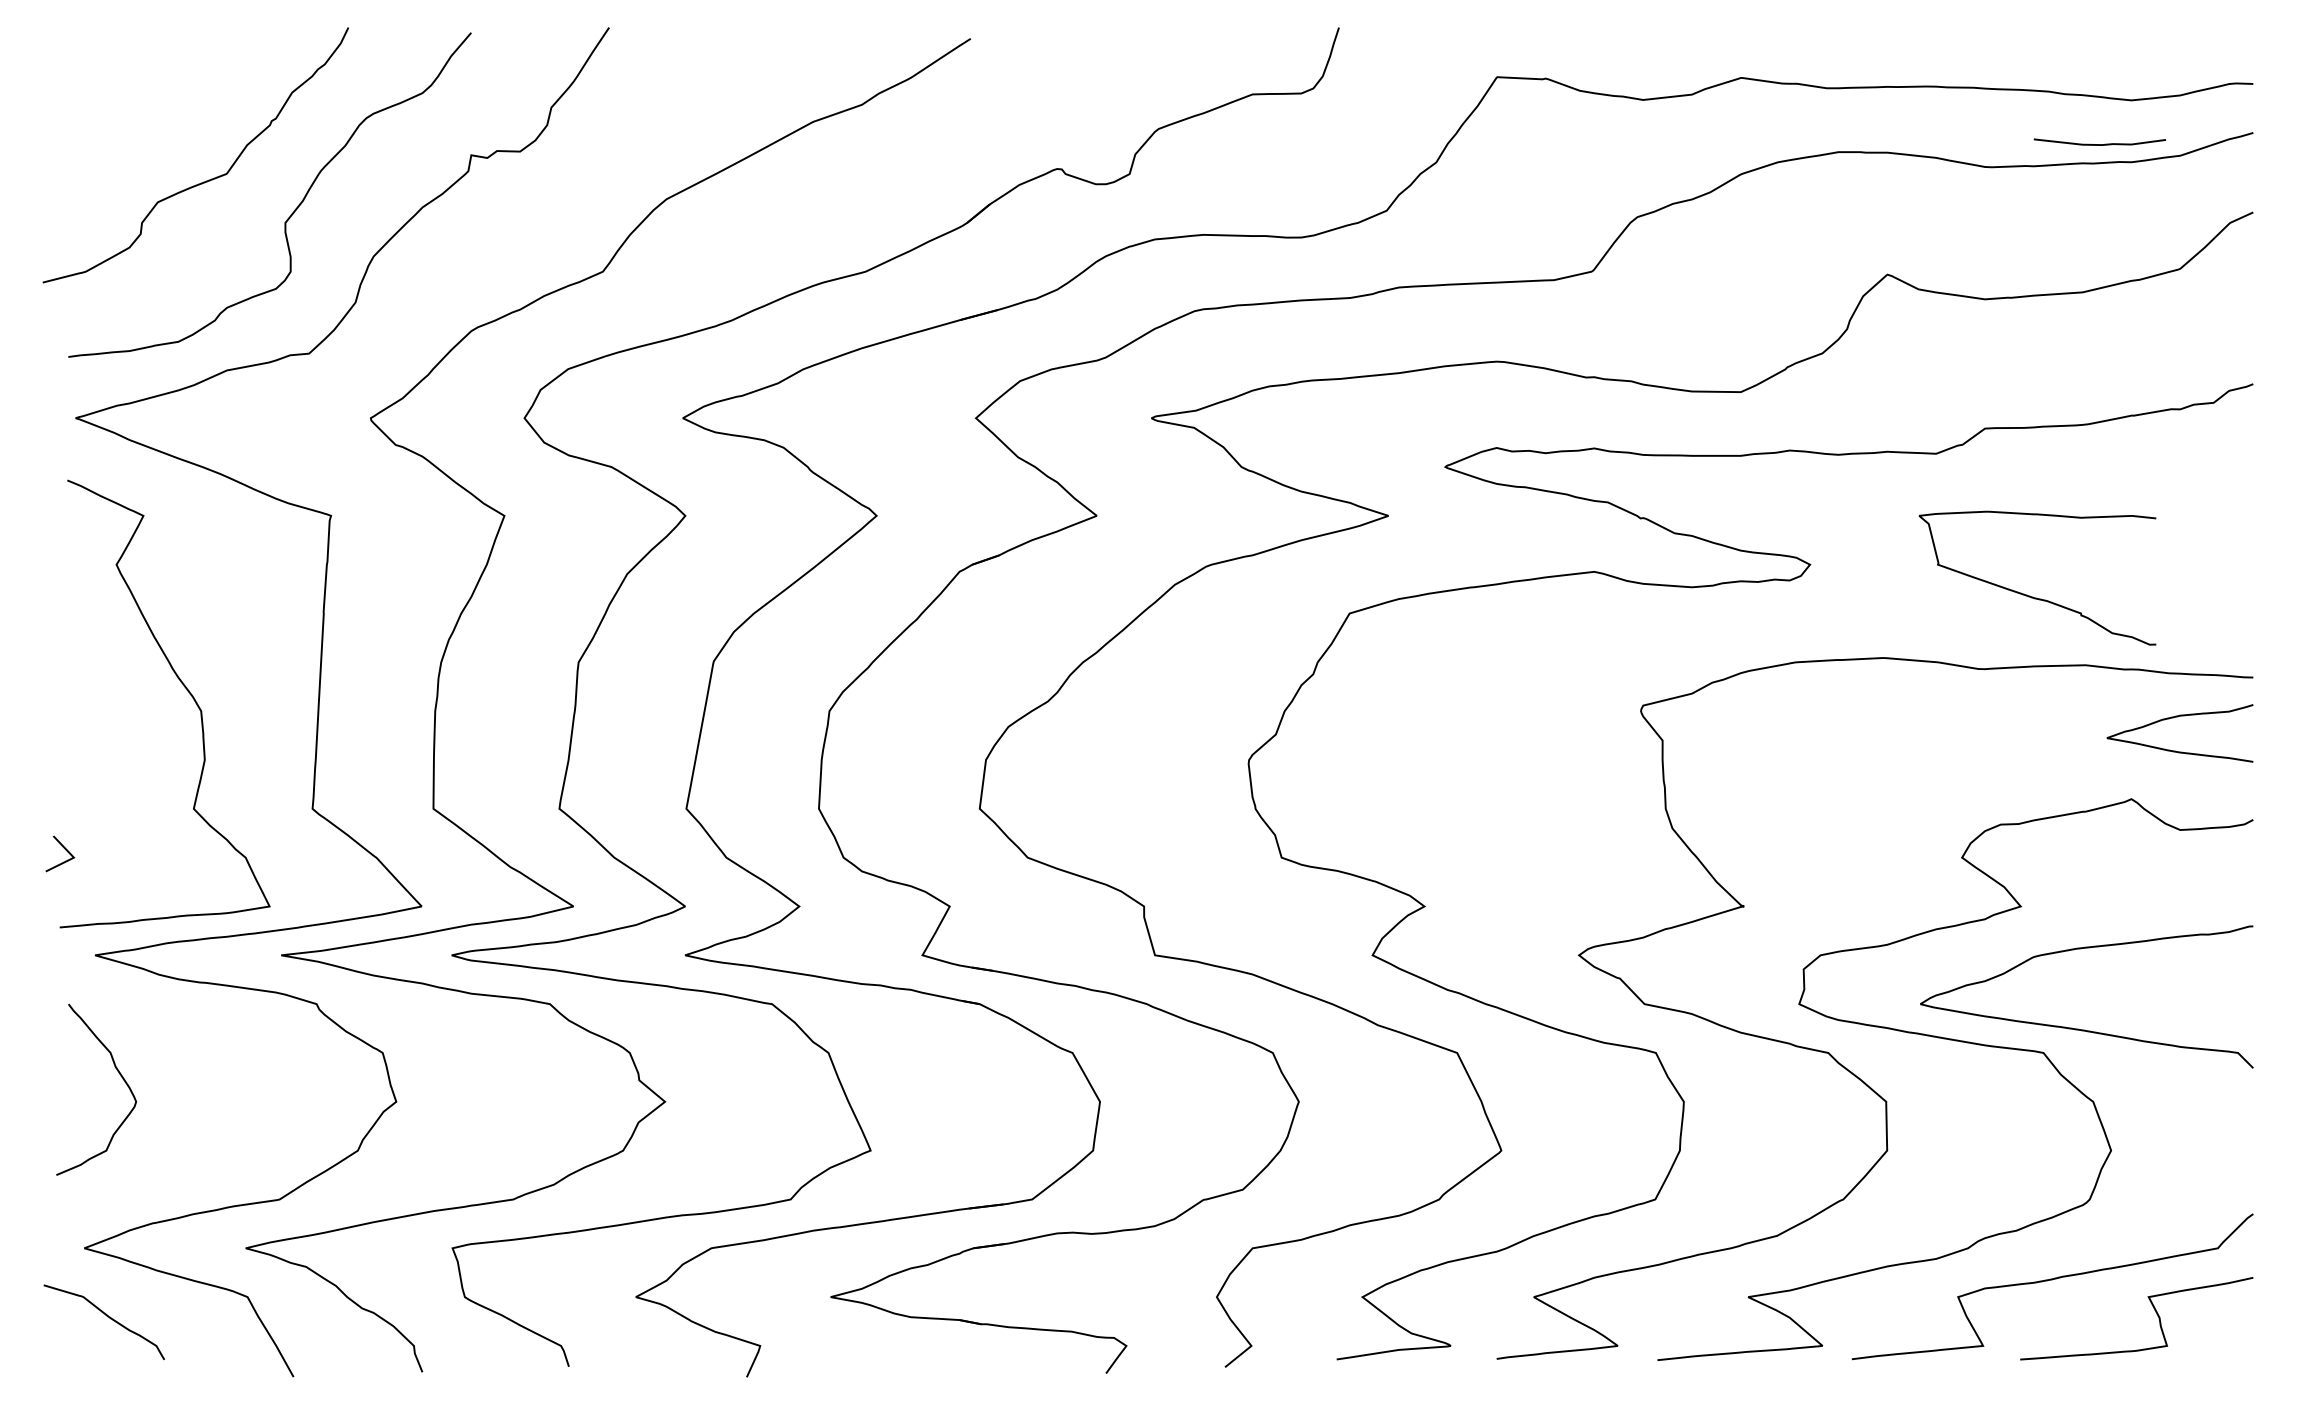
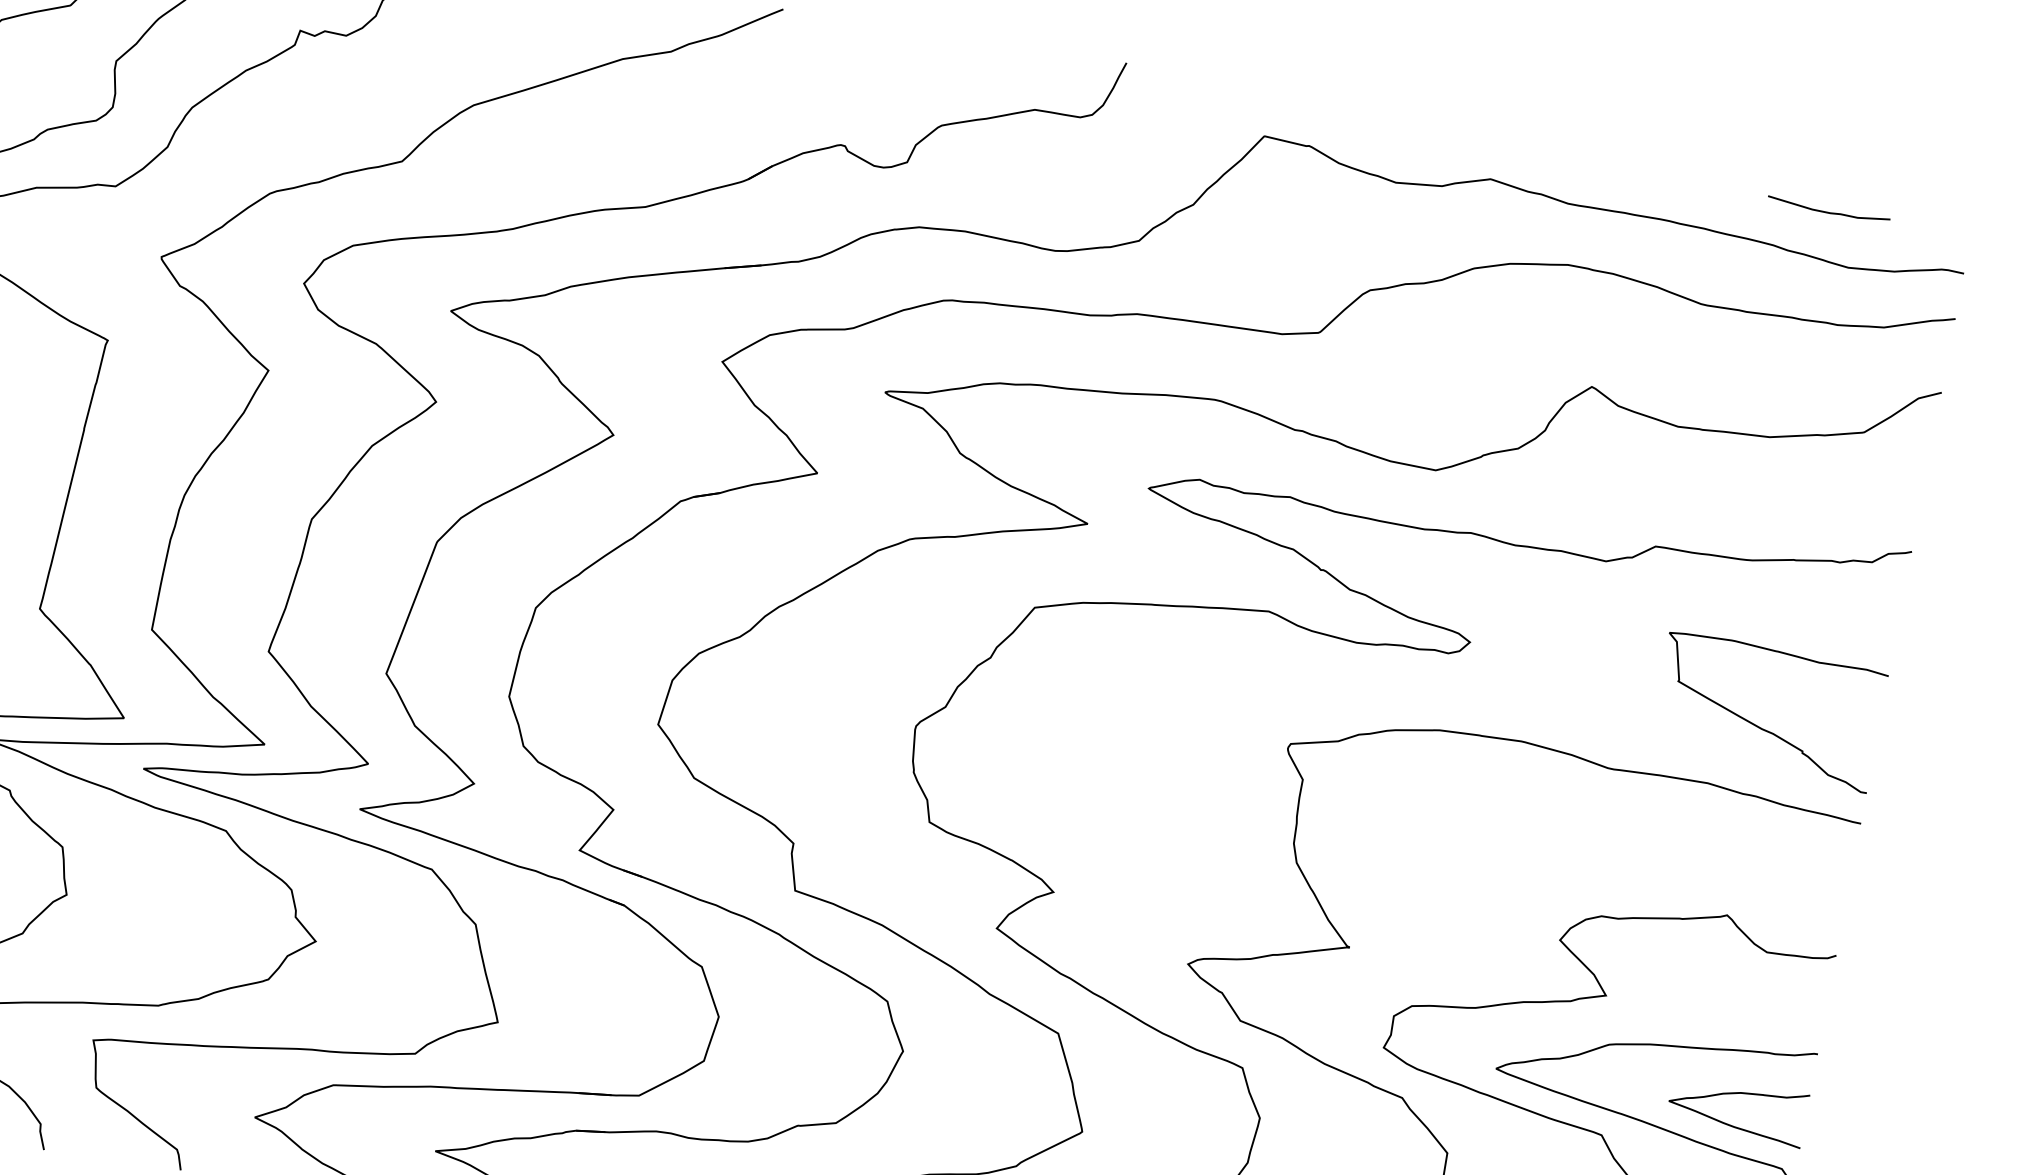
curve: (2099, 144) -> (1828, 212), moved
curve: (2030, 595) -> (1758, 725), moved
curve: (2177, 717) -> (1737, 1094), moved

